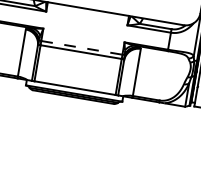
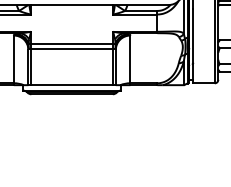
line: (82, 48) -> (72, 44), dashed -> solid

